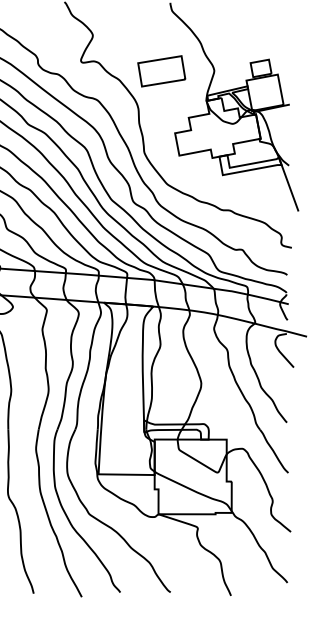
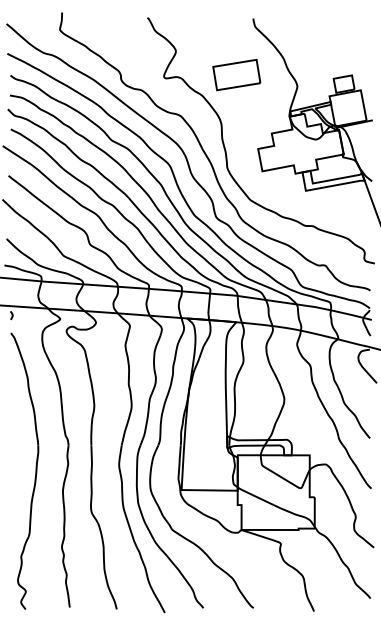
part: (161, 71) -> (236, 75), moved

